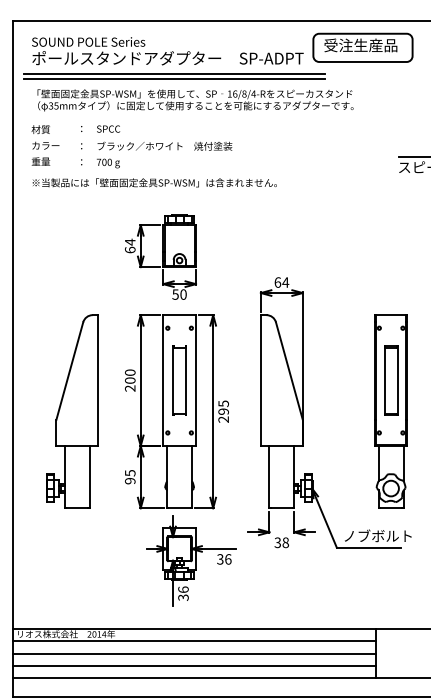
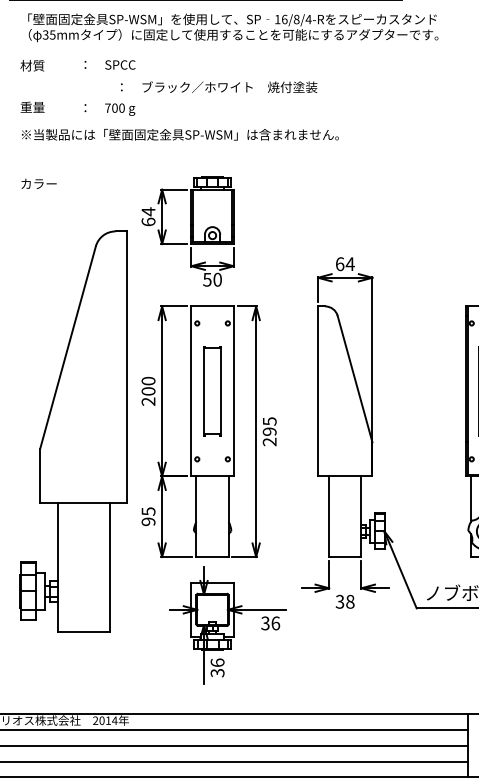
text: (45, 145) -> (38, 183), moved
text: (156, 145) -> (218, 86), moved
part: (72, 411) -> (73, 431), size x1.6

